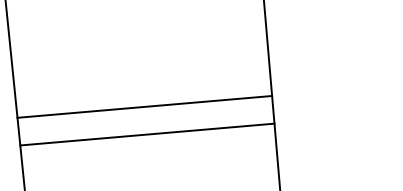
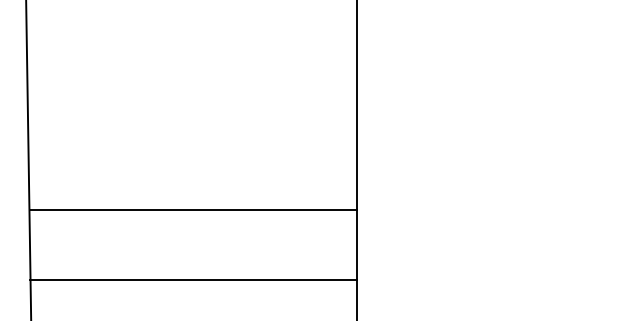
line: (144, 106) -> (192, 209), moved
line: (147, 134) -> (193, 280), moved

